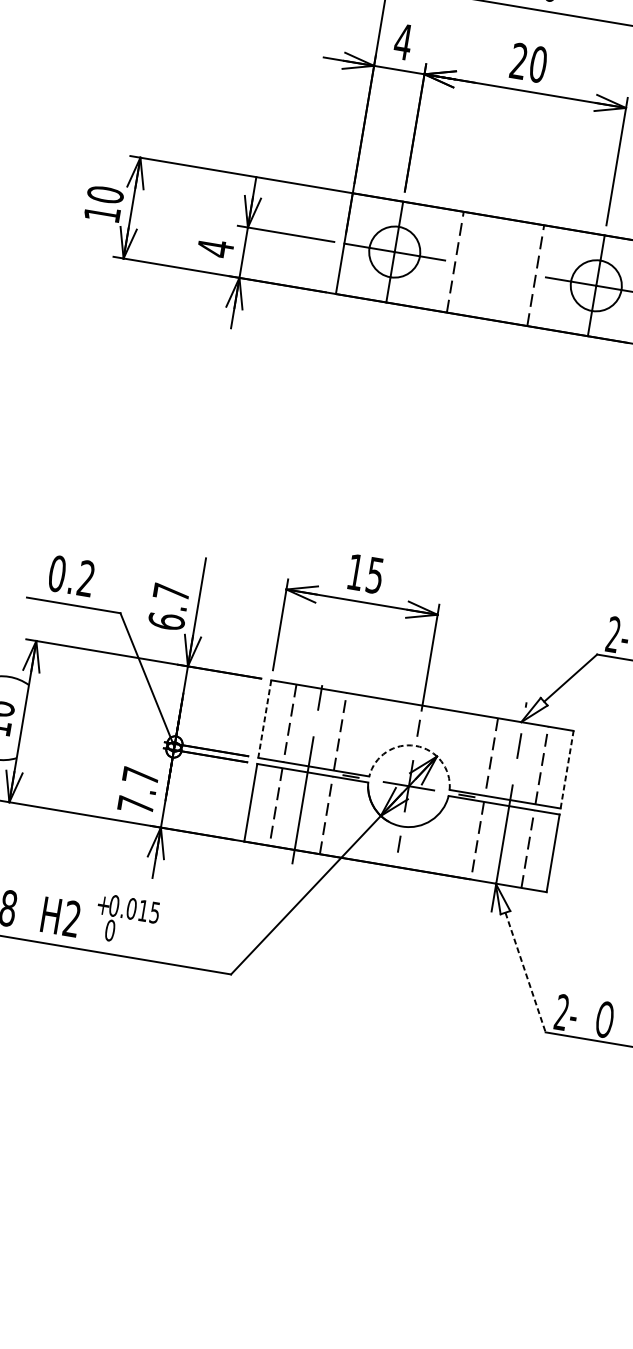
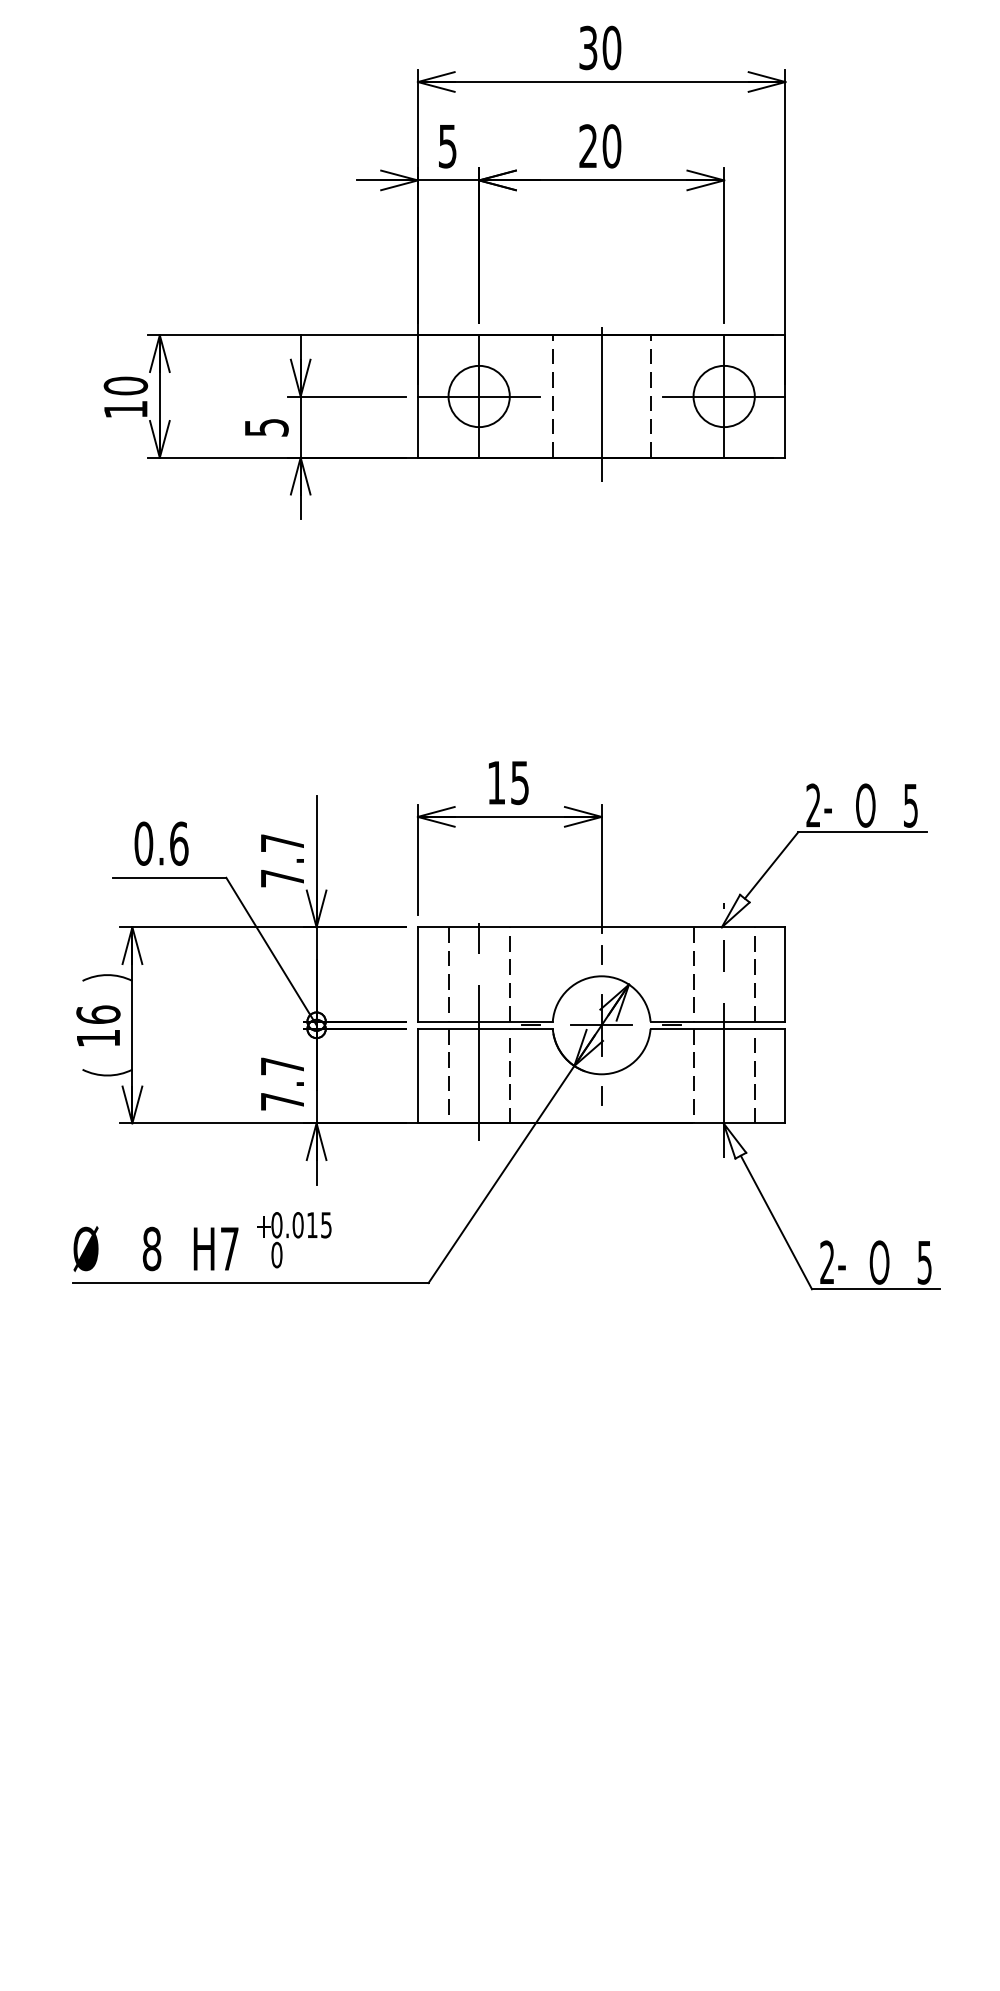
text: (403, 42) -> (447, 146), 4 -> 5
text: (215, 248) -> (266, 427), 4 -> 5
line: (495, 268) -> (601, 396), added
text: (86, 578) -> (179, 843), 0.2 -> 0.6
text: (166, 621) -> (282, 878), 6.7 -> 7.7
line: (264, 719) -> (417, 974), dashed -> solid
arc: (415, 746) -> (601, 976), dashed -> solid
line: (567, 768) -> (785, 973), dashed -> solid
text: (72, 918) -> (229, 1248), H2 -> H7
line: (525, 972) -> (776, 1222), dashed -> solid

